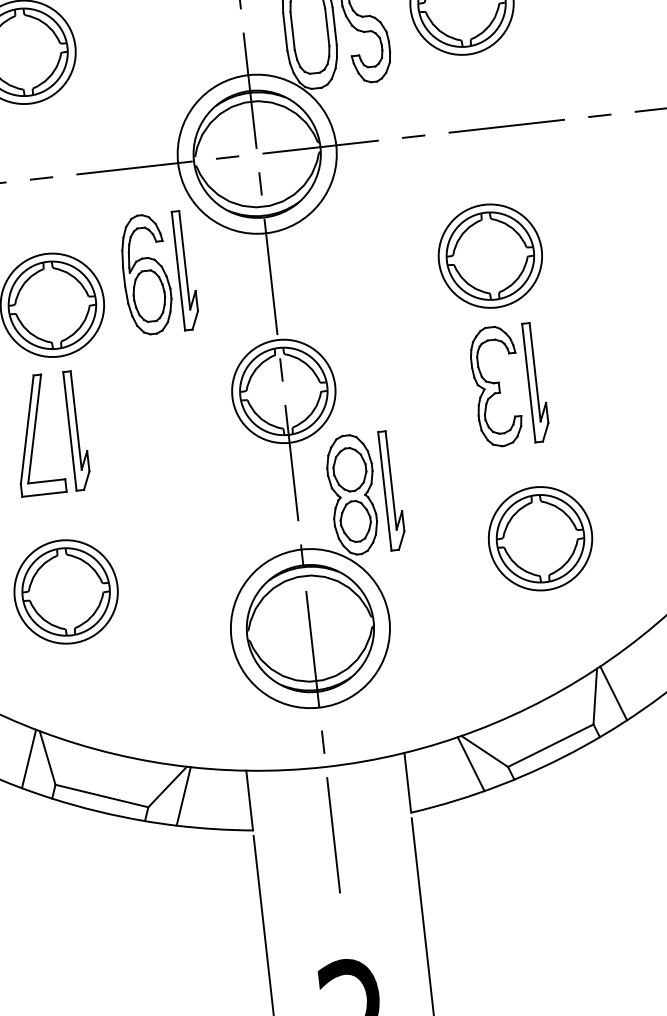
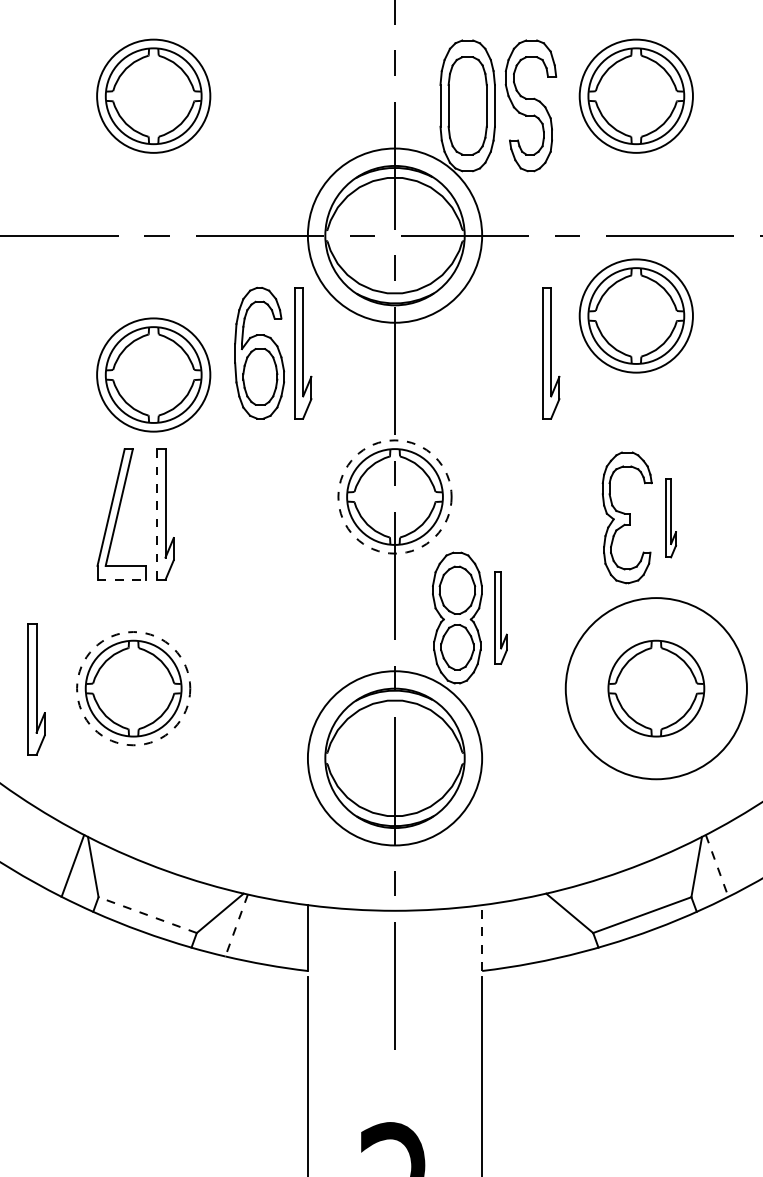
part: (411, 245) -> (551, 353), added
part: (489, 255) -> (635, 315), moved
part: (536, 382) -> (671, 518), size x0.6
circle: (283, 391) -> (394, 496), solid -> dashed
line: (70, 431) -> (157, 514), solid -> dashed
part: (392, 490) -> (501, 618), size x0.7
line: (44, 494) -> (122, 579), solid -> dashed
circle: (540, 538) -> (656, 688), size x1.6
circle: (65, 591) -> (133, 688), solid -> dashed
line: (613, 693) -> (717, 865), solid -> dashed
line: (471, 764) -> (553, 925), removed
line: (408, 783) -> (482, 938), solid -> dashed
line: (101, 795) -> (147, 914), solid -> dashed
line: (183, 796) -> (236, 925), solid -> dashed

